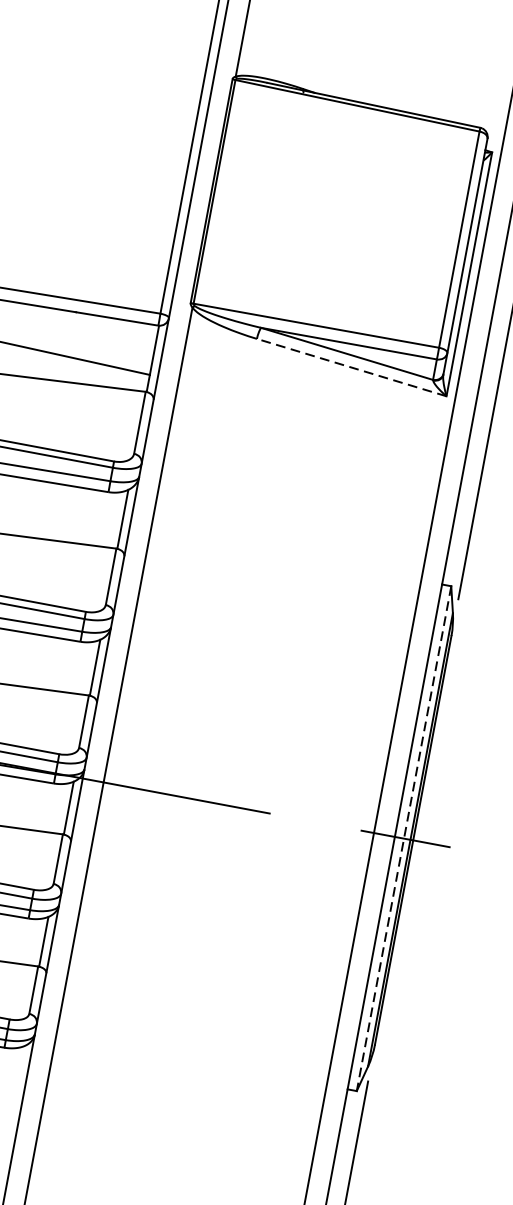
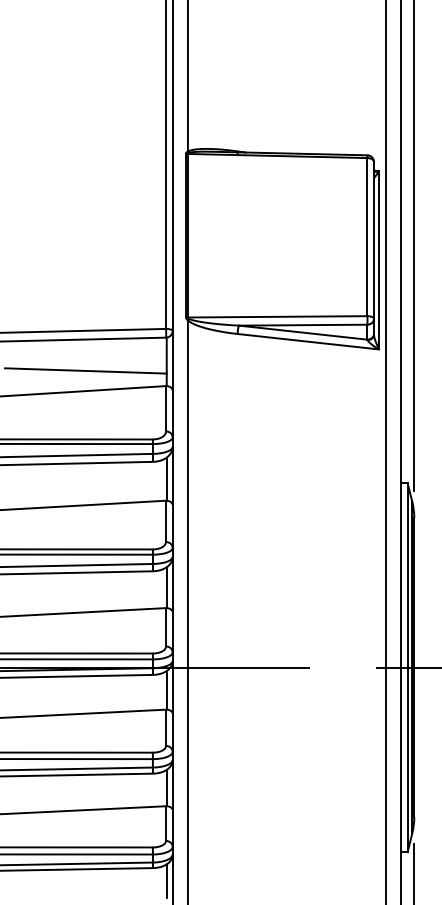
line: (350, 367) -> (307, 341), dashed -> solid
line: (403, 838) -> (407, 667), dashed -> solid
line: (19, 1069) -> (166, 881), added

